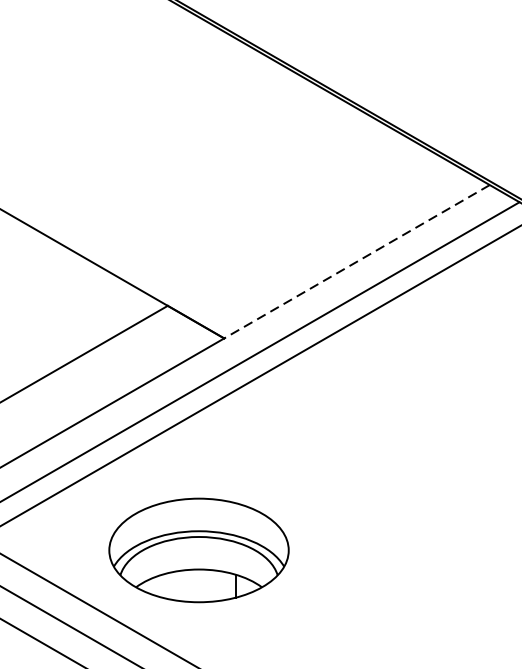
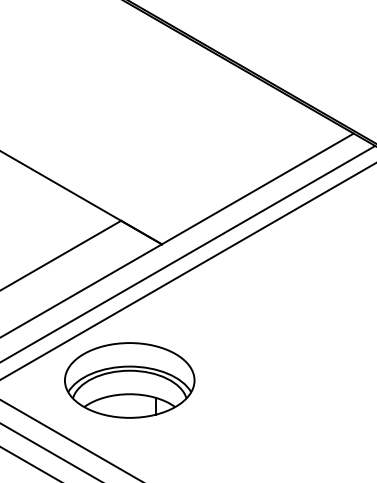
line: (356, 261) -> (257, 188), dashed -> solid
part: (198, 550) -> (129, 380), moved

